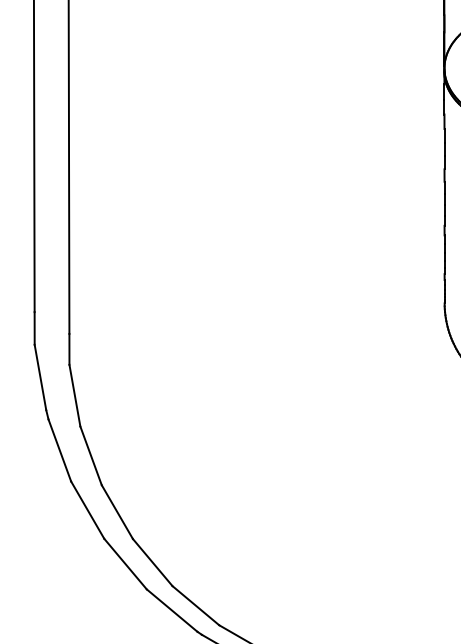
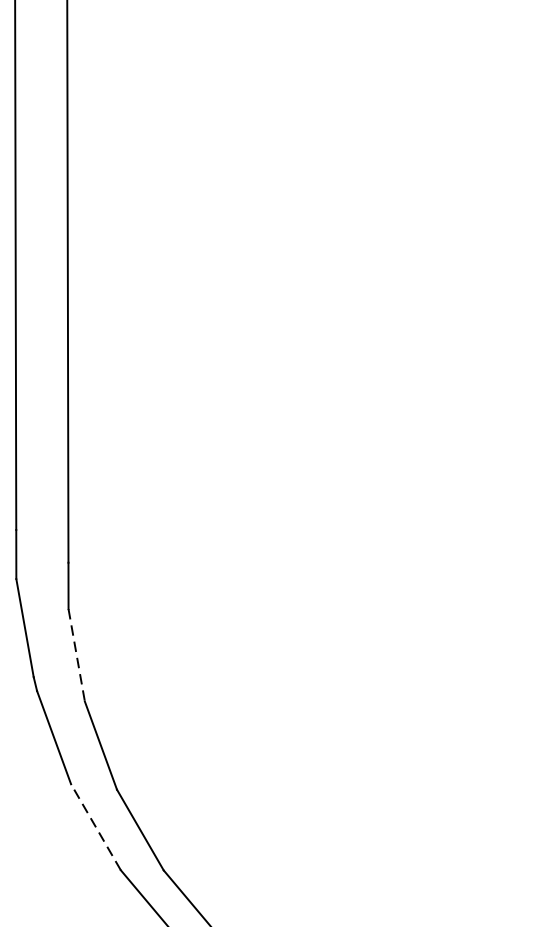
line: (75, 396) -> (77, 656), solid -> dashed
line: (87, 509) -> (95, 826), solid -> dashed

